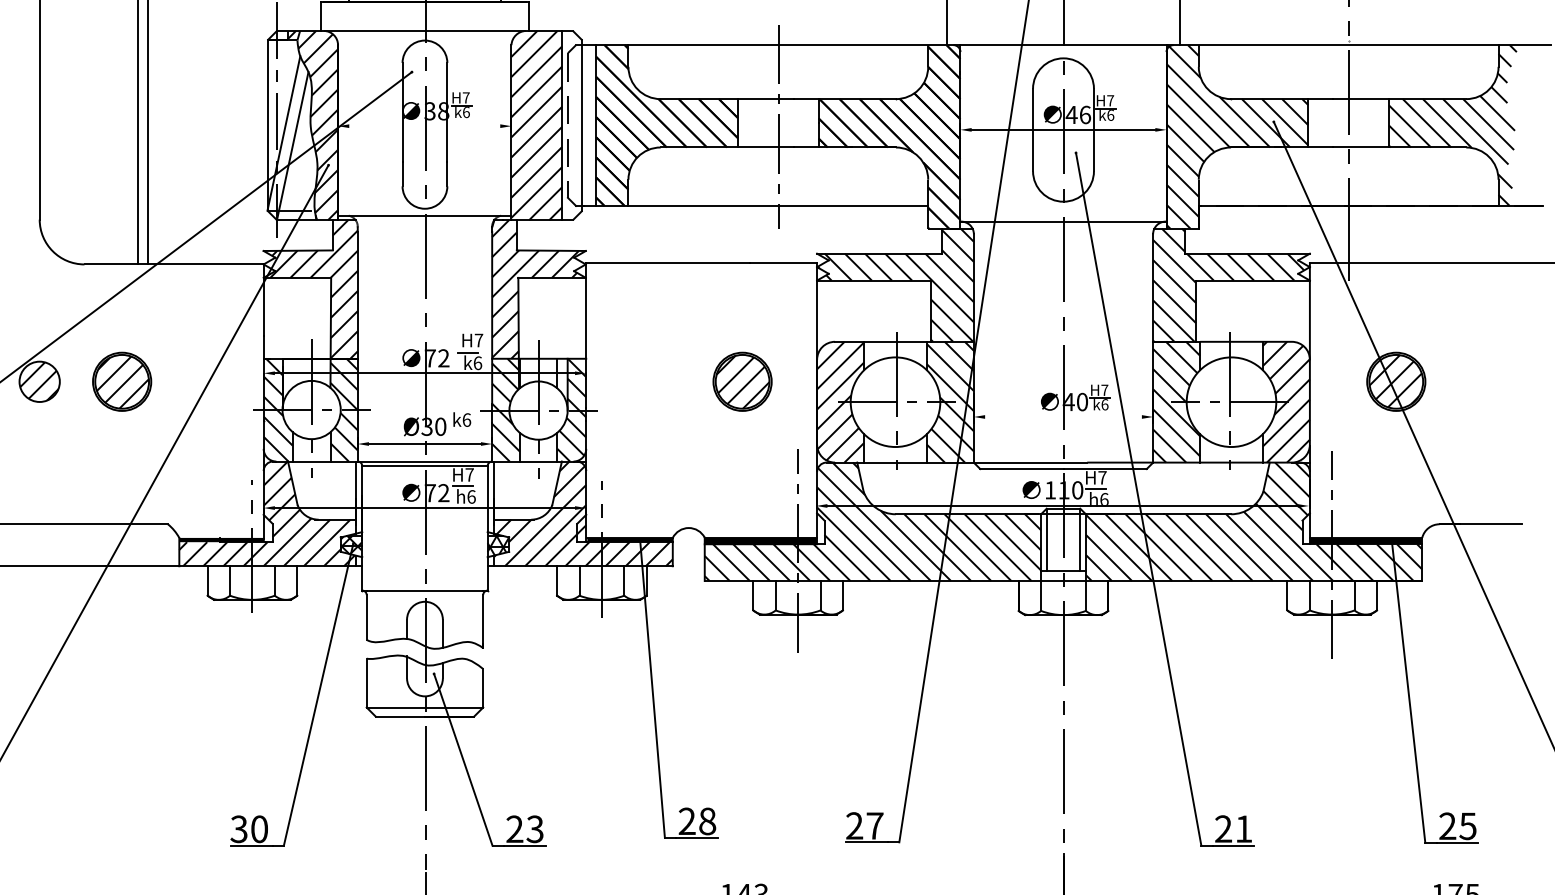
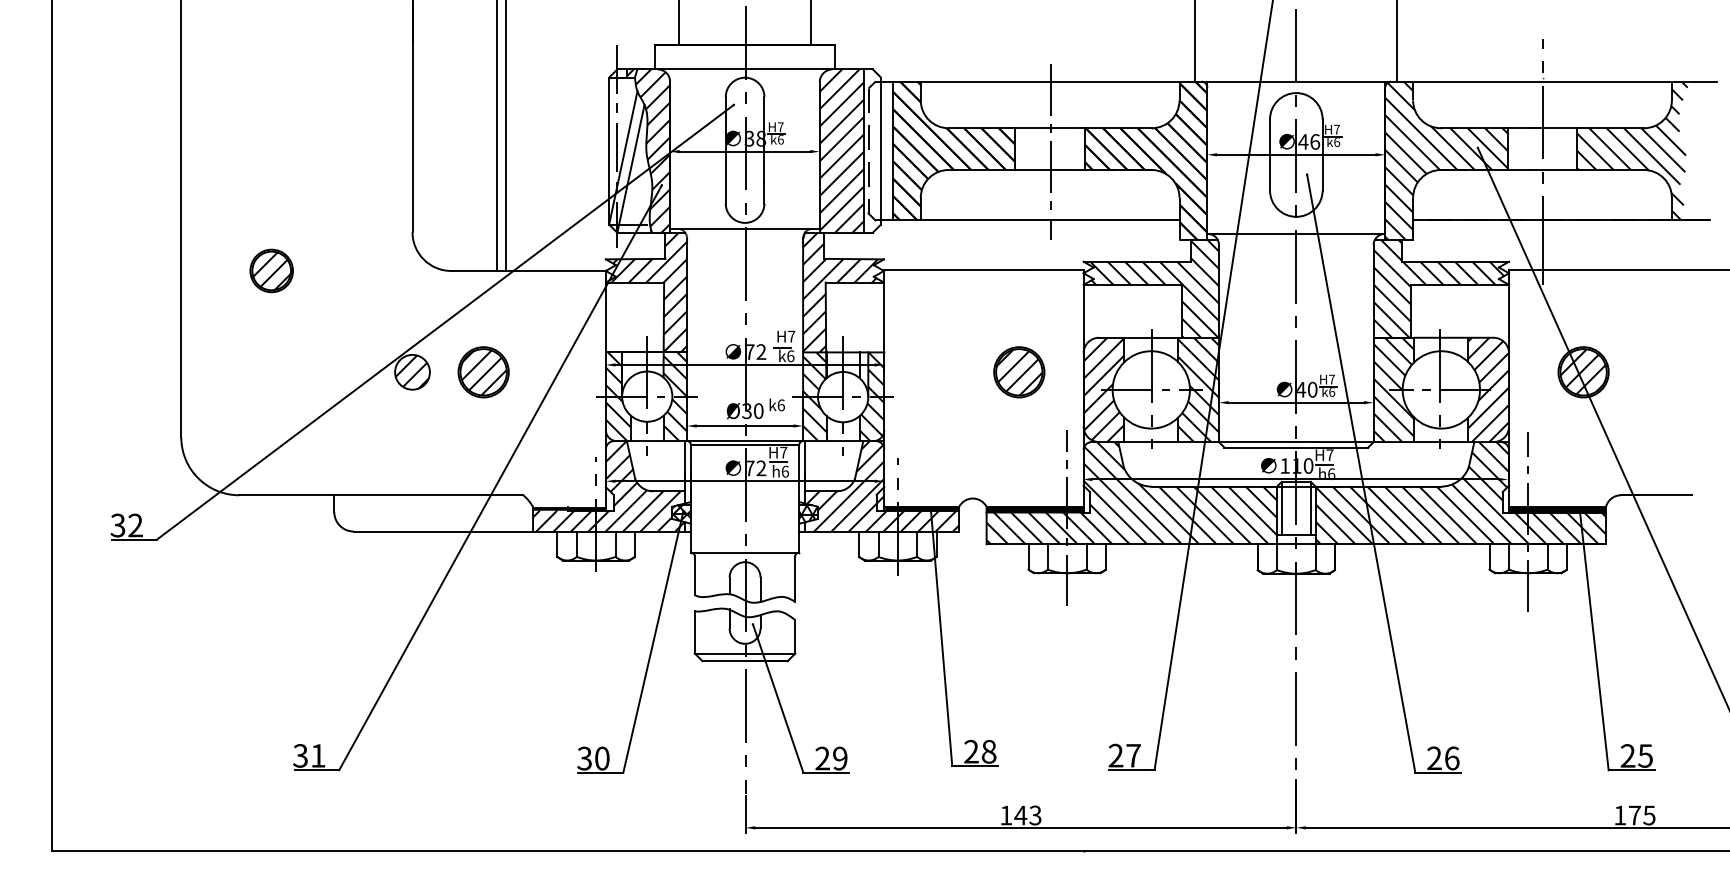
line: (424, 126) -> (744, 151), added
line: (1063, 416) -> (1296, 402), added
text: (534, 829) -> (839, 758), 23 -> 29
text: (1244, 829) -> (1452, 758), 21 -> 26

